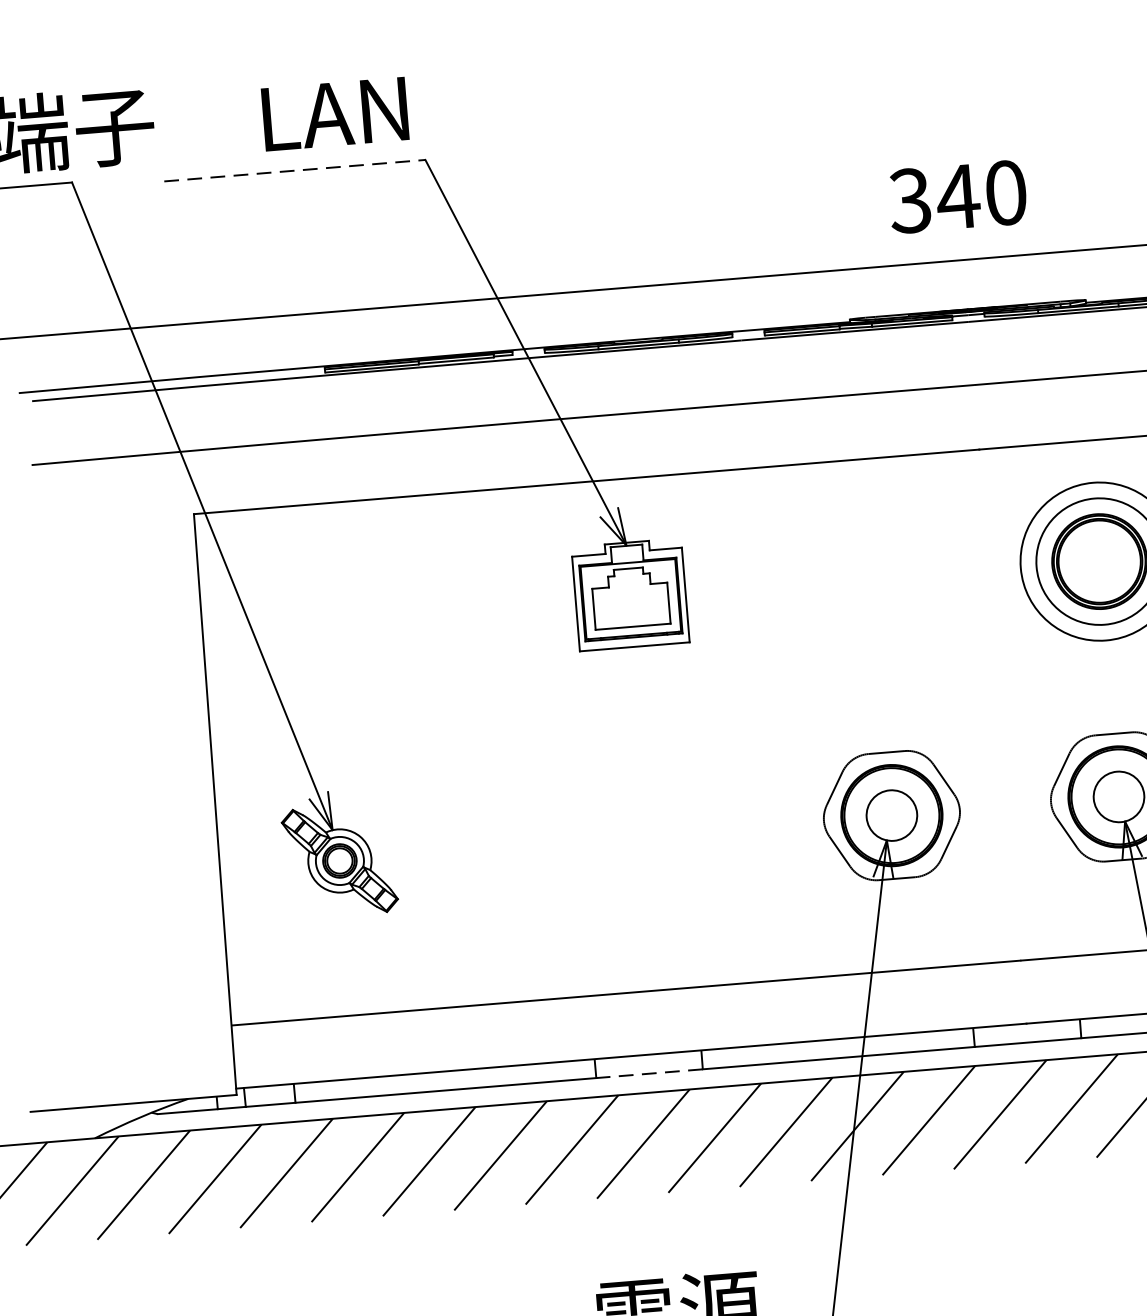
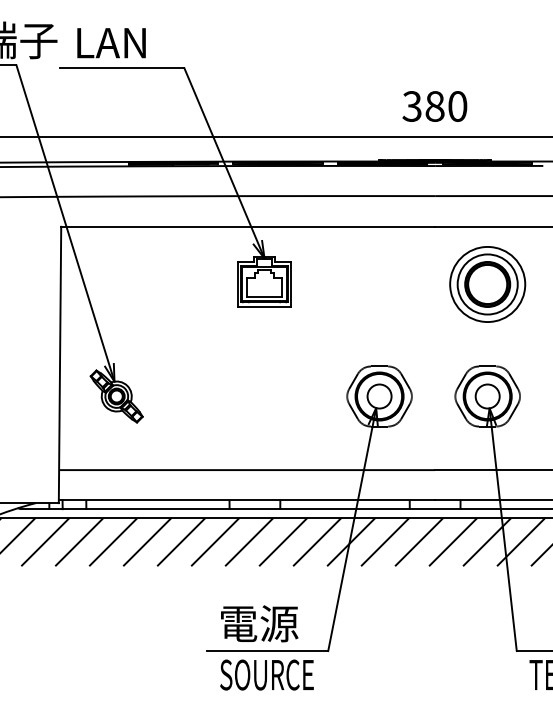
text: (335, 114) -> (111, 43), moved
line: (295, 171) -> (122, 68), dashed -> solid
text: (957, 196) -> (434, 106), 340 -> 380
line: (648, 1074) -> (254, 509), dashed -> solid

